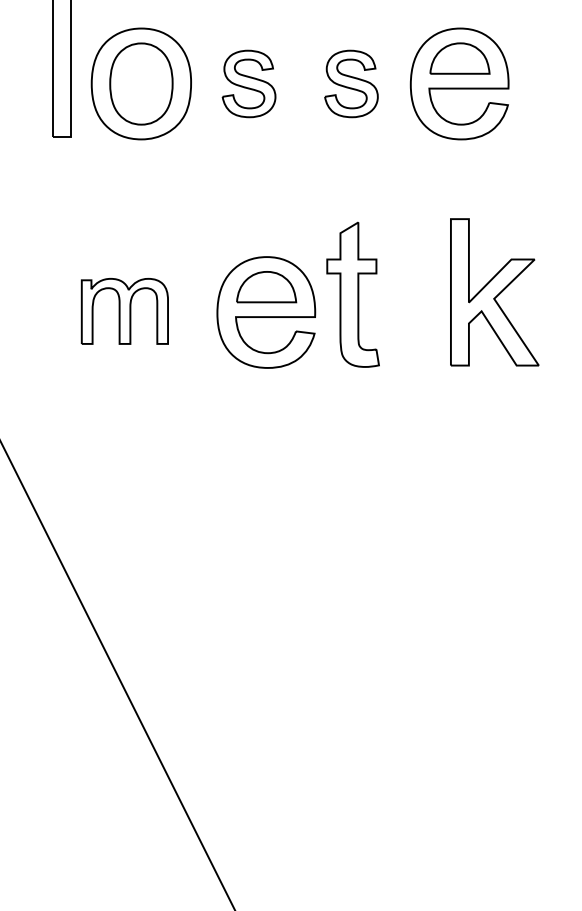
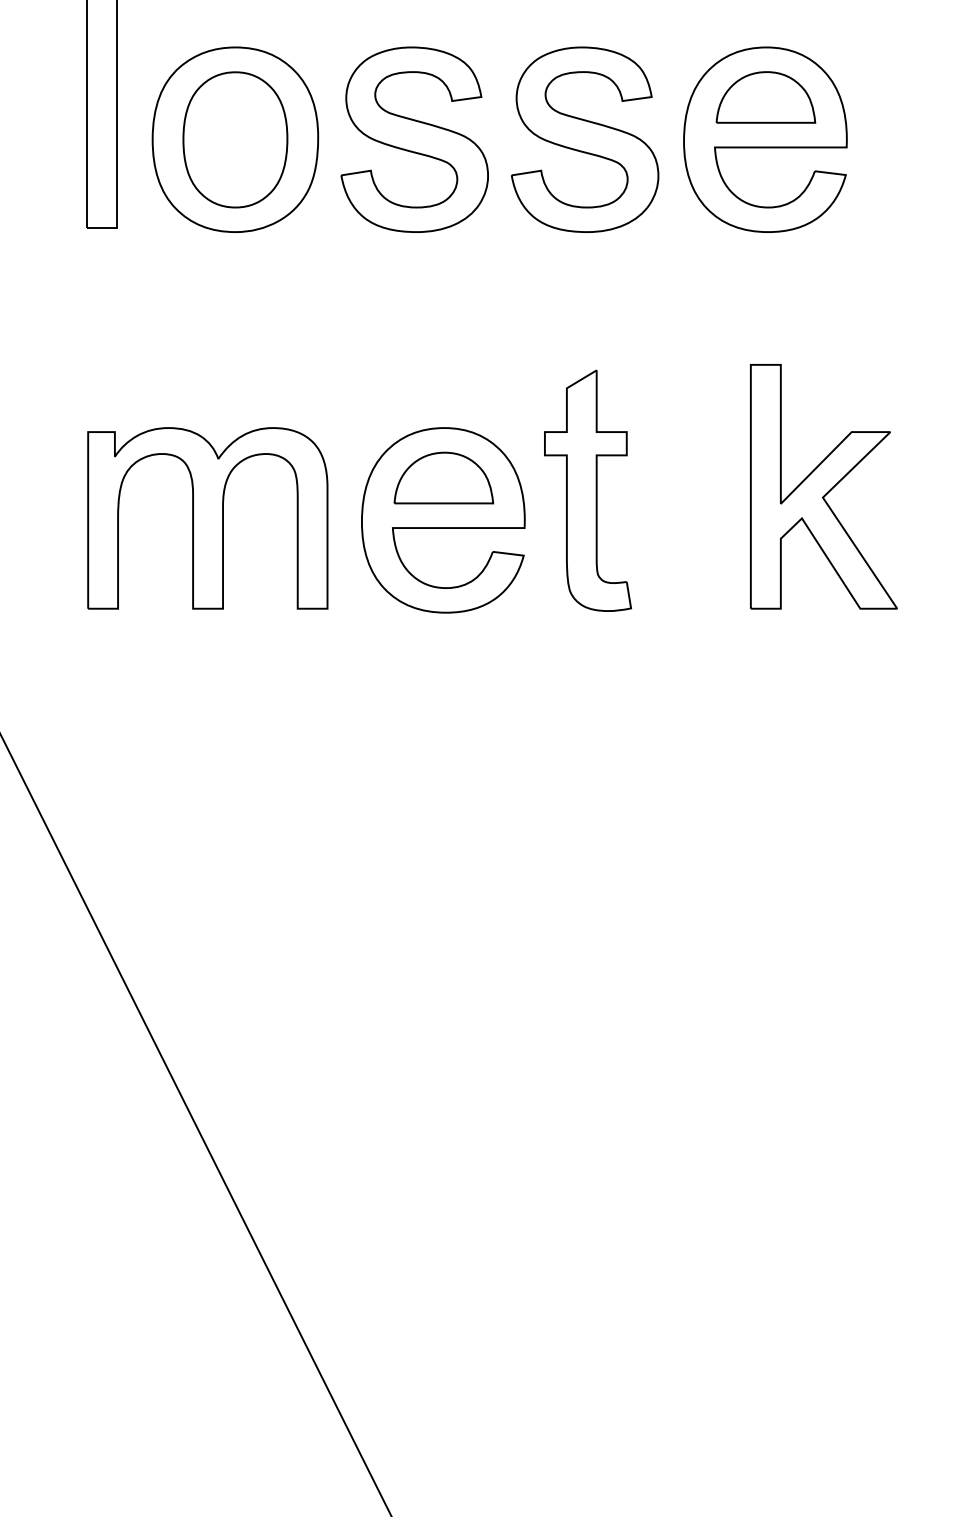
part: (248, 83) -> (413, 138), size x1.67
part: (351, 83) -> (585, 138), size x1.67
part: (124, 311) -> (207, 518), size x1.67

